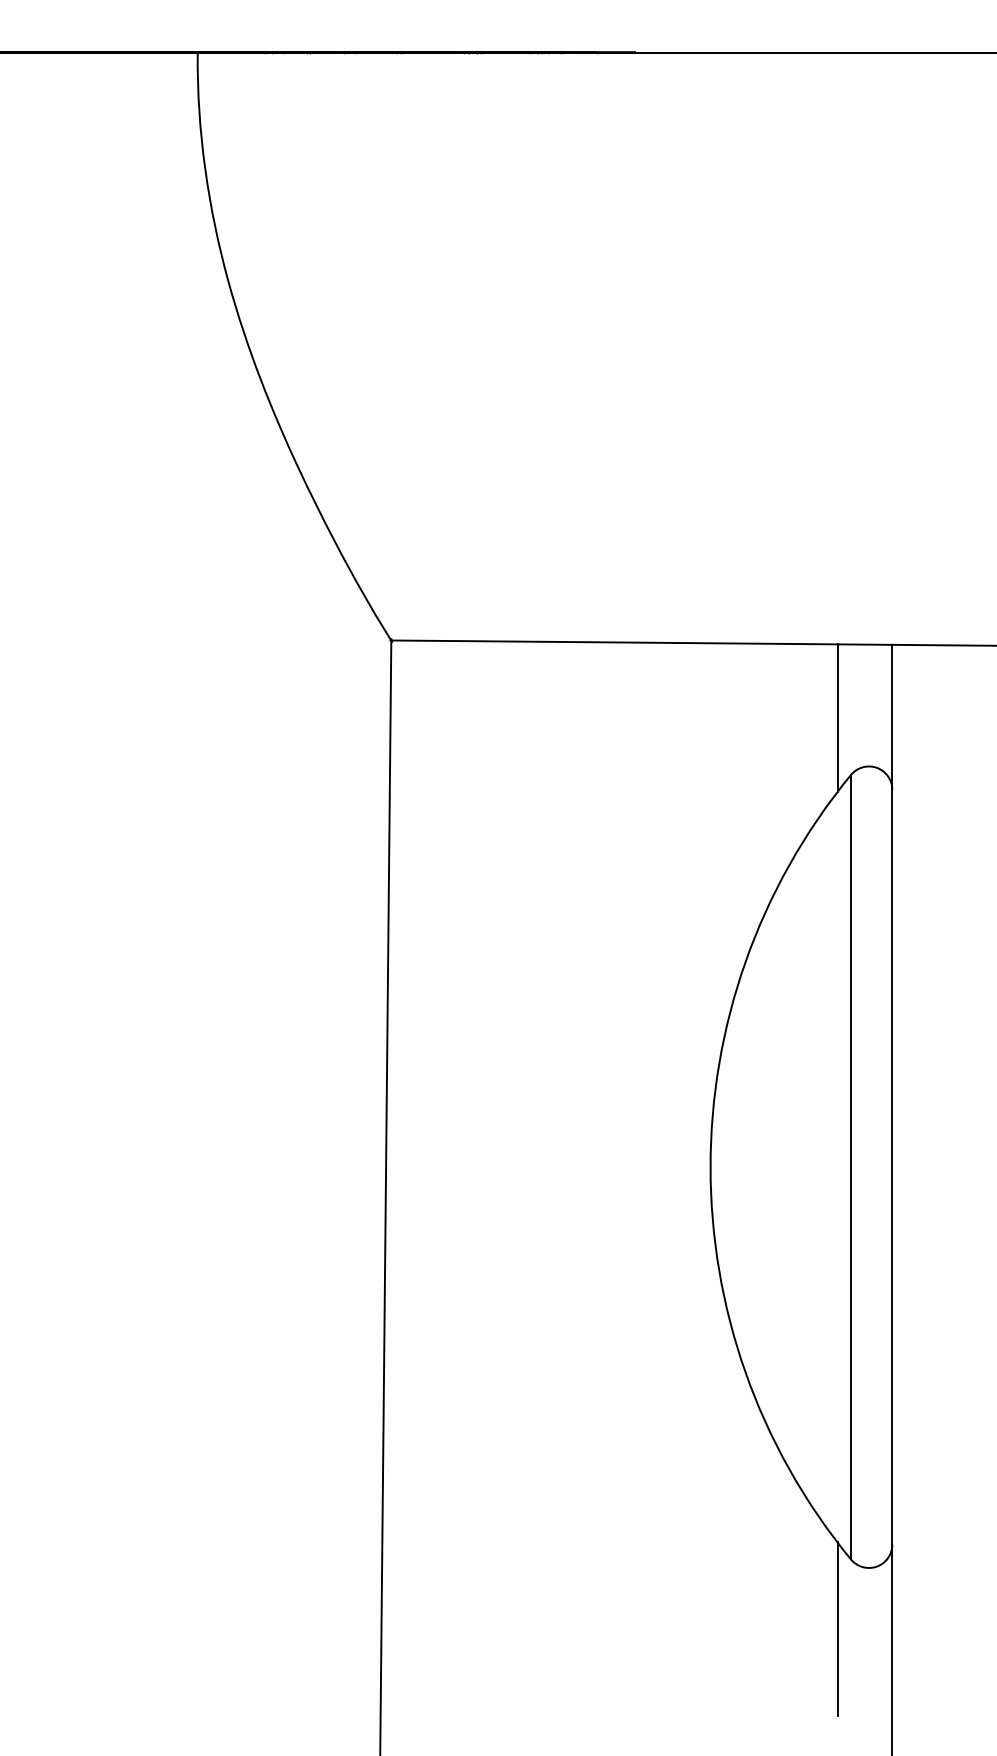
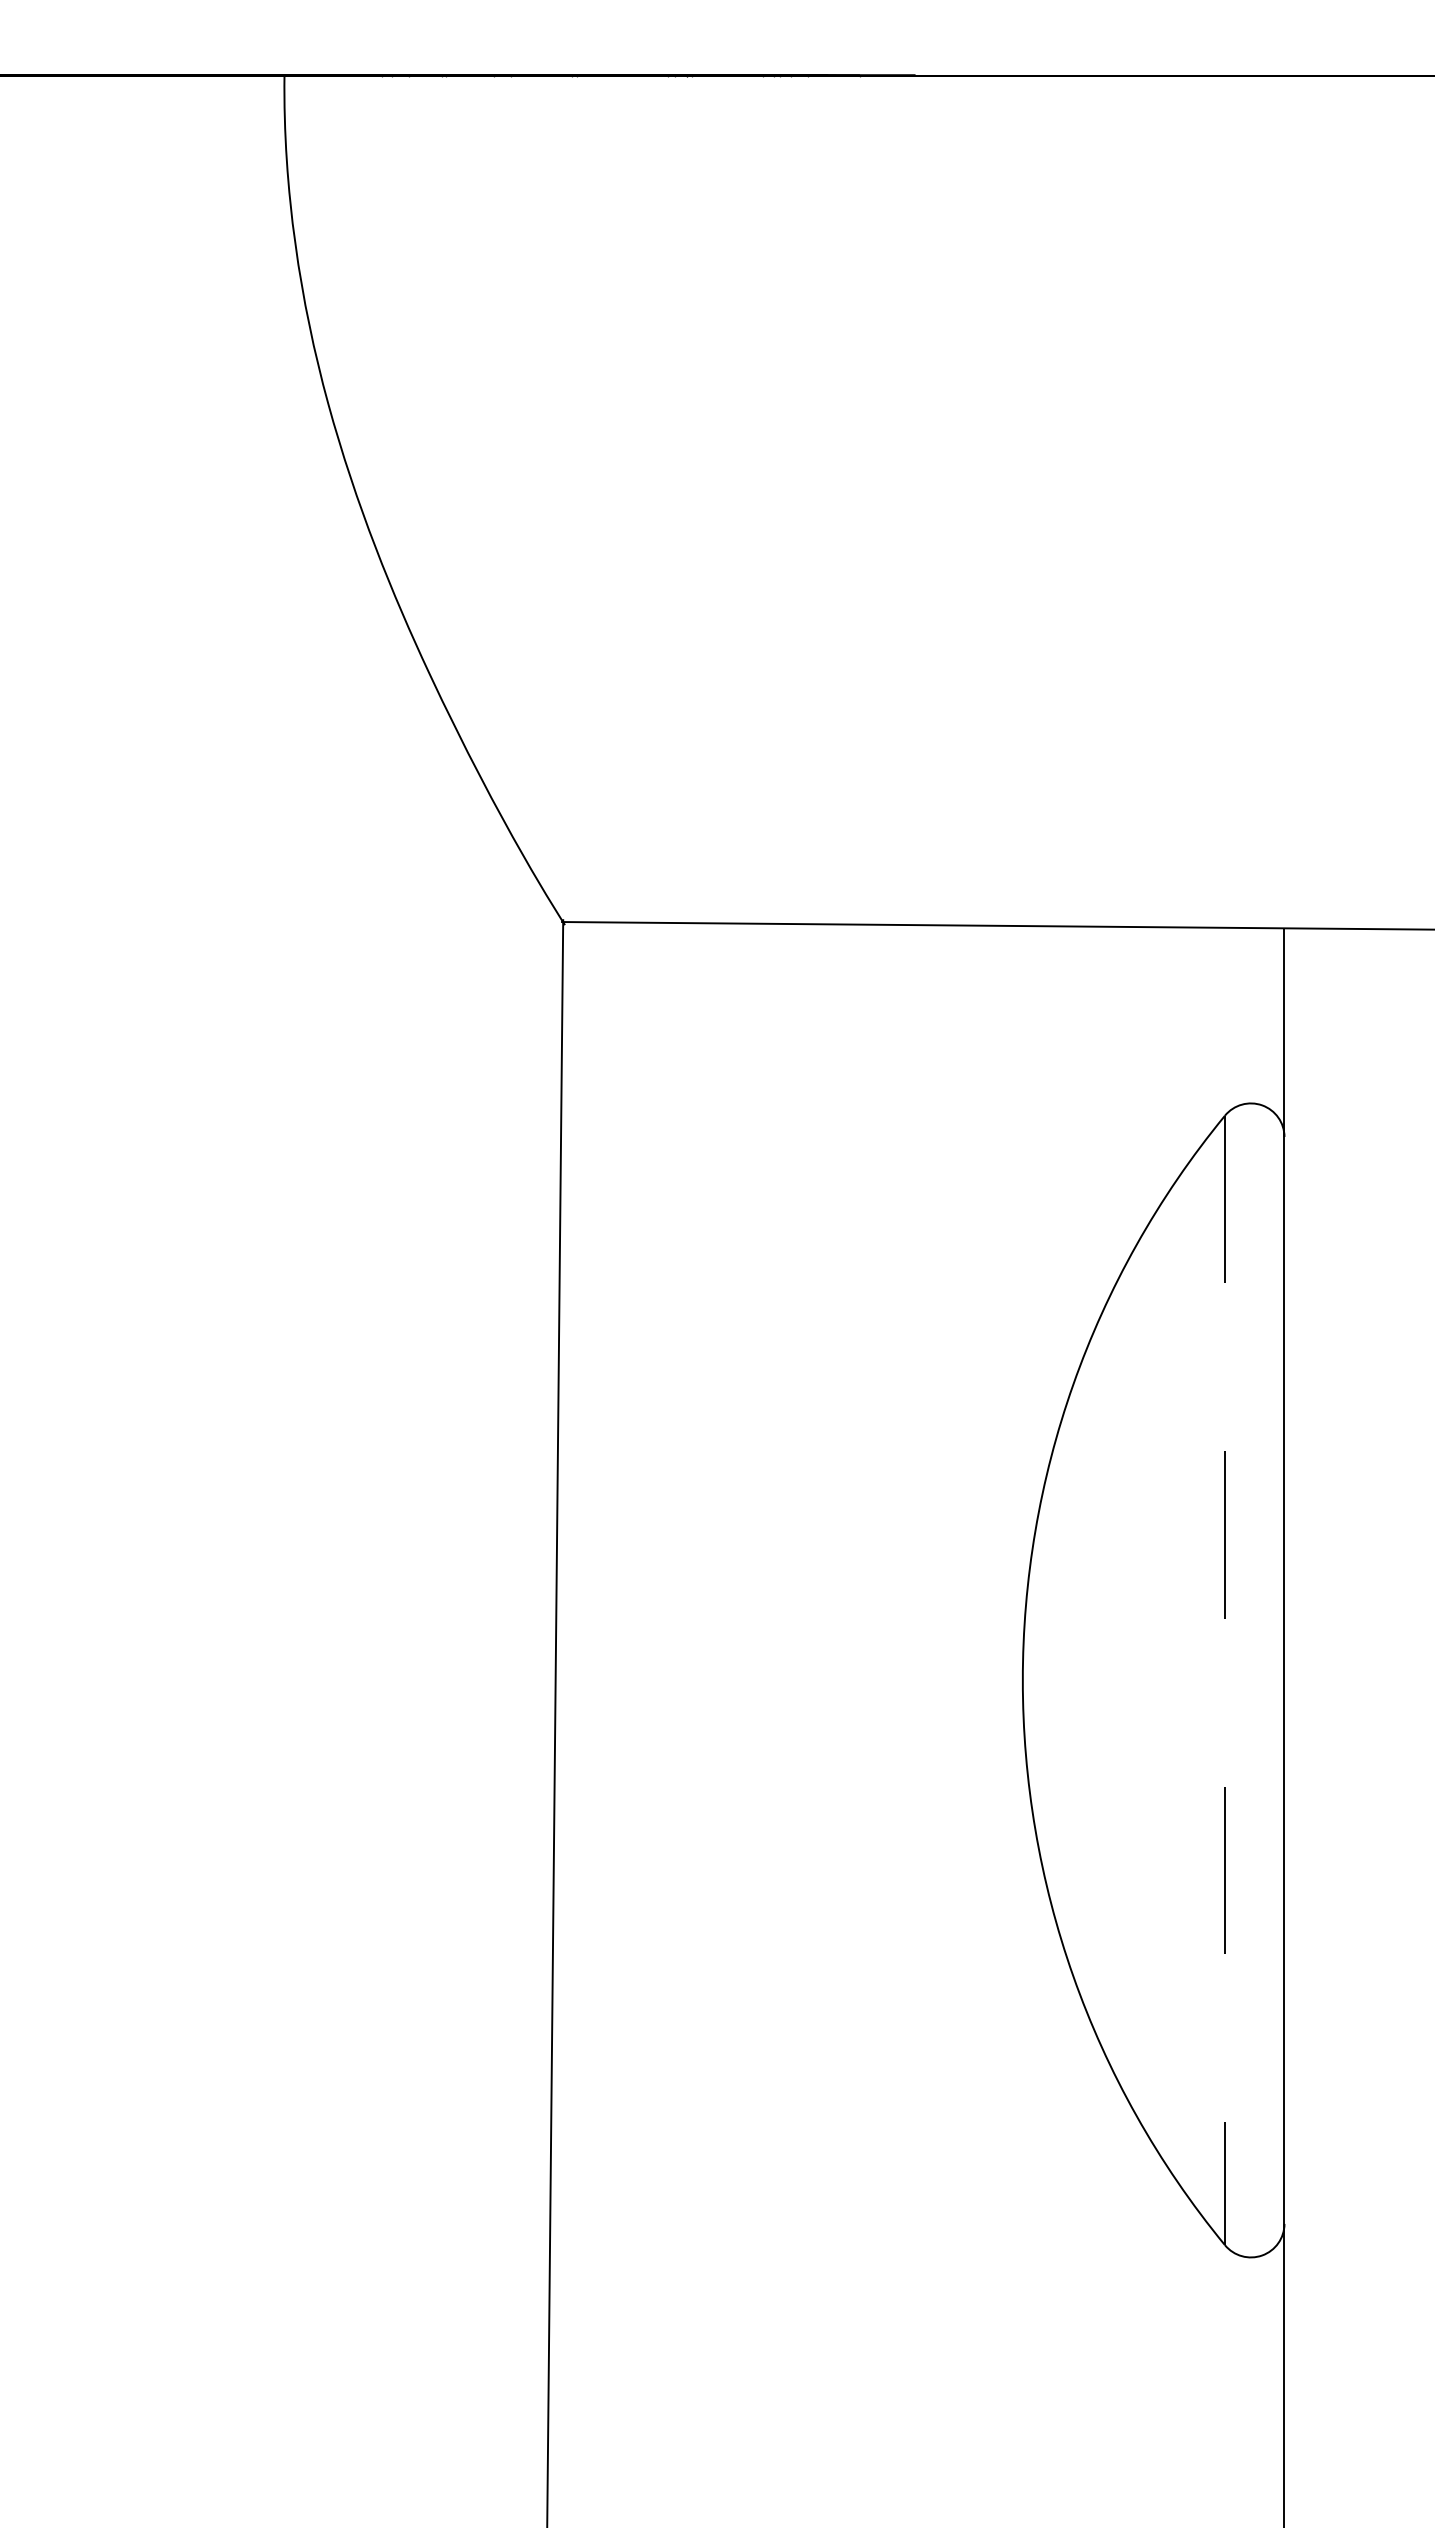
line: (837, 717) -> (1205, 1032), removed
line: (850, 1167) -> (1224, 1680), solid -> dashed
line: (837, 1628) -> (1205, 2344), removed

